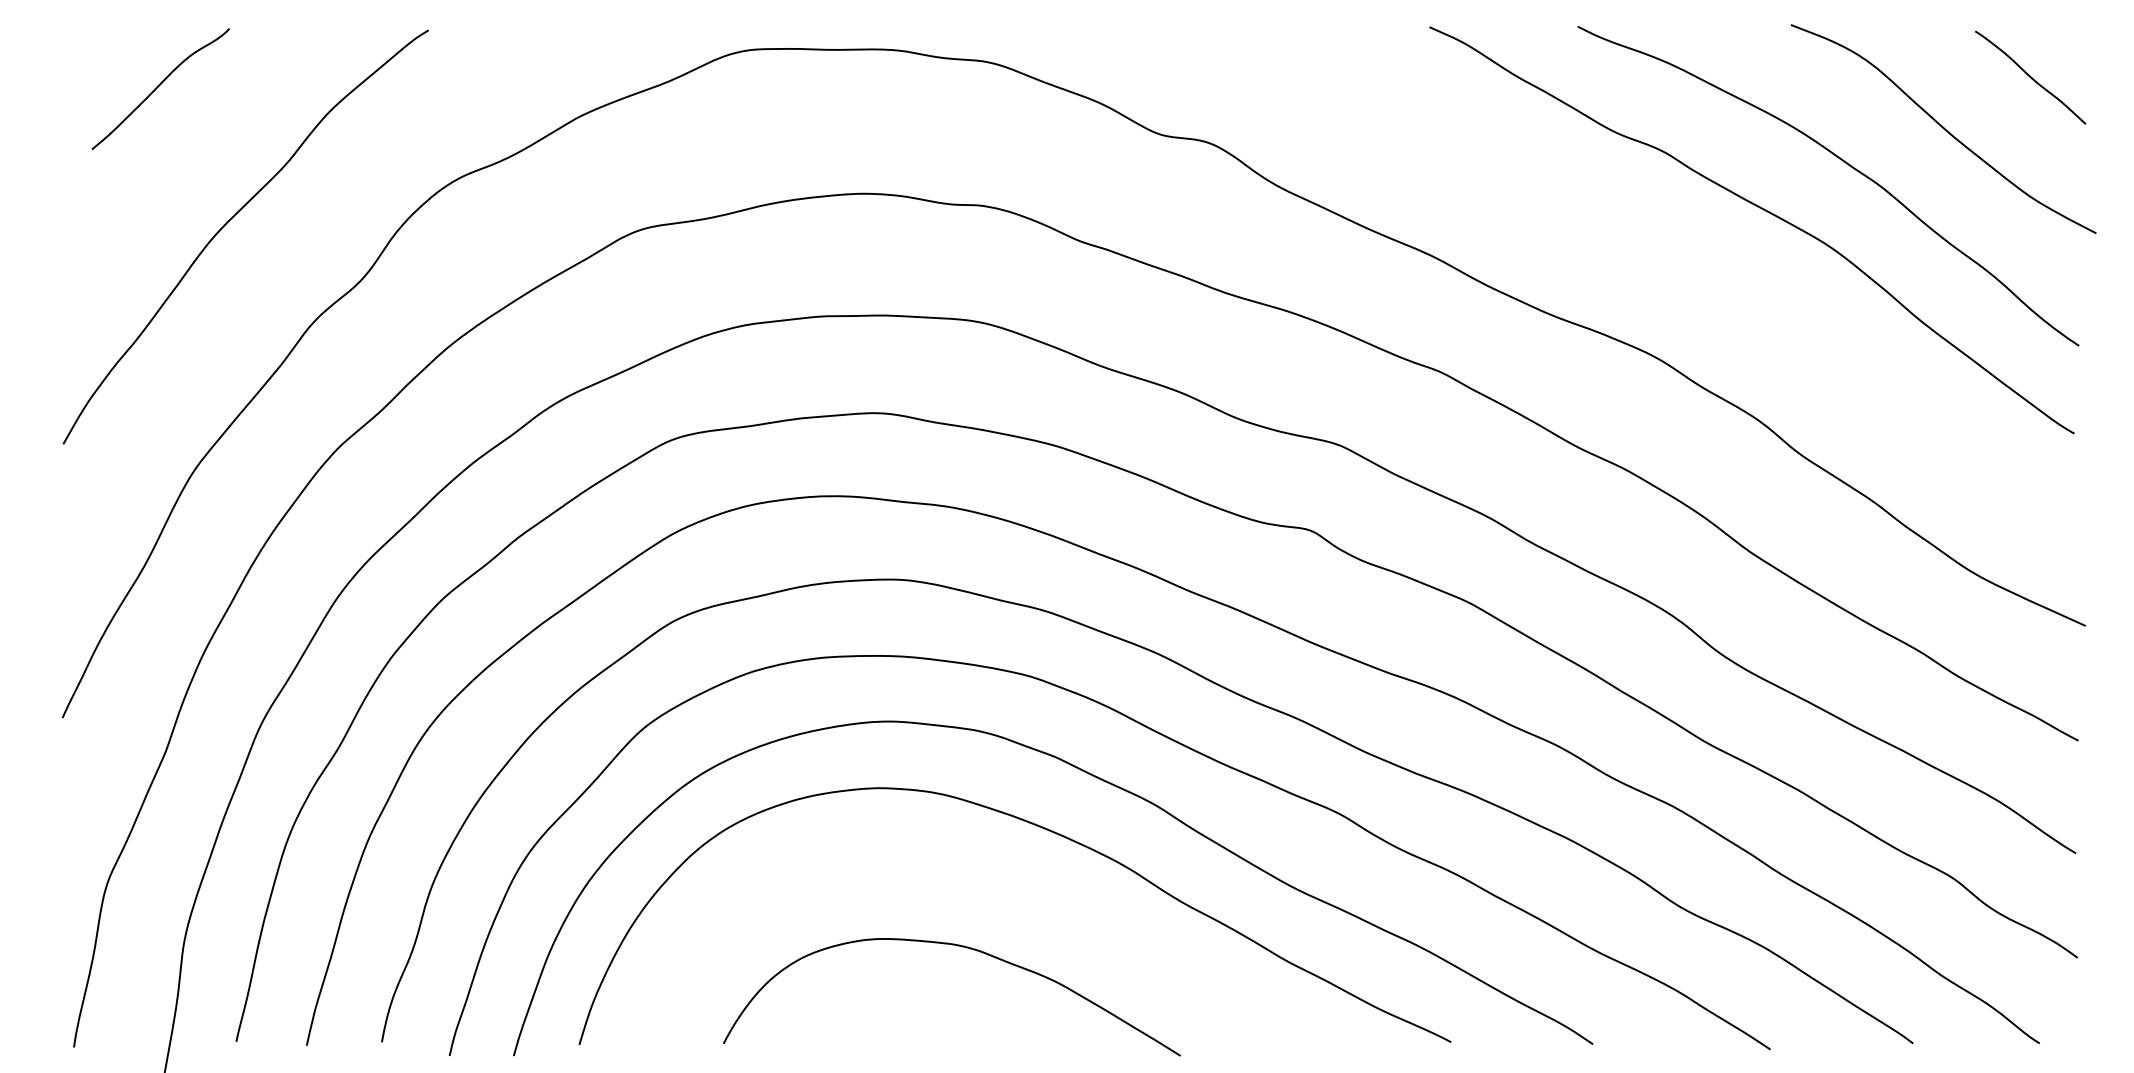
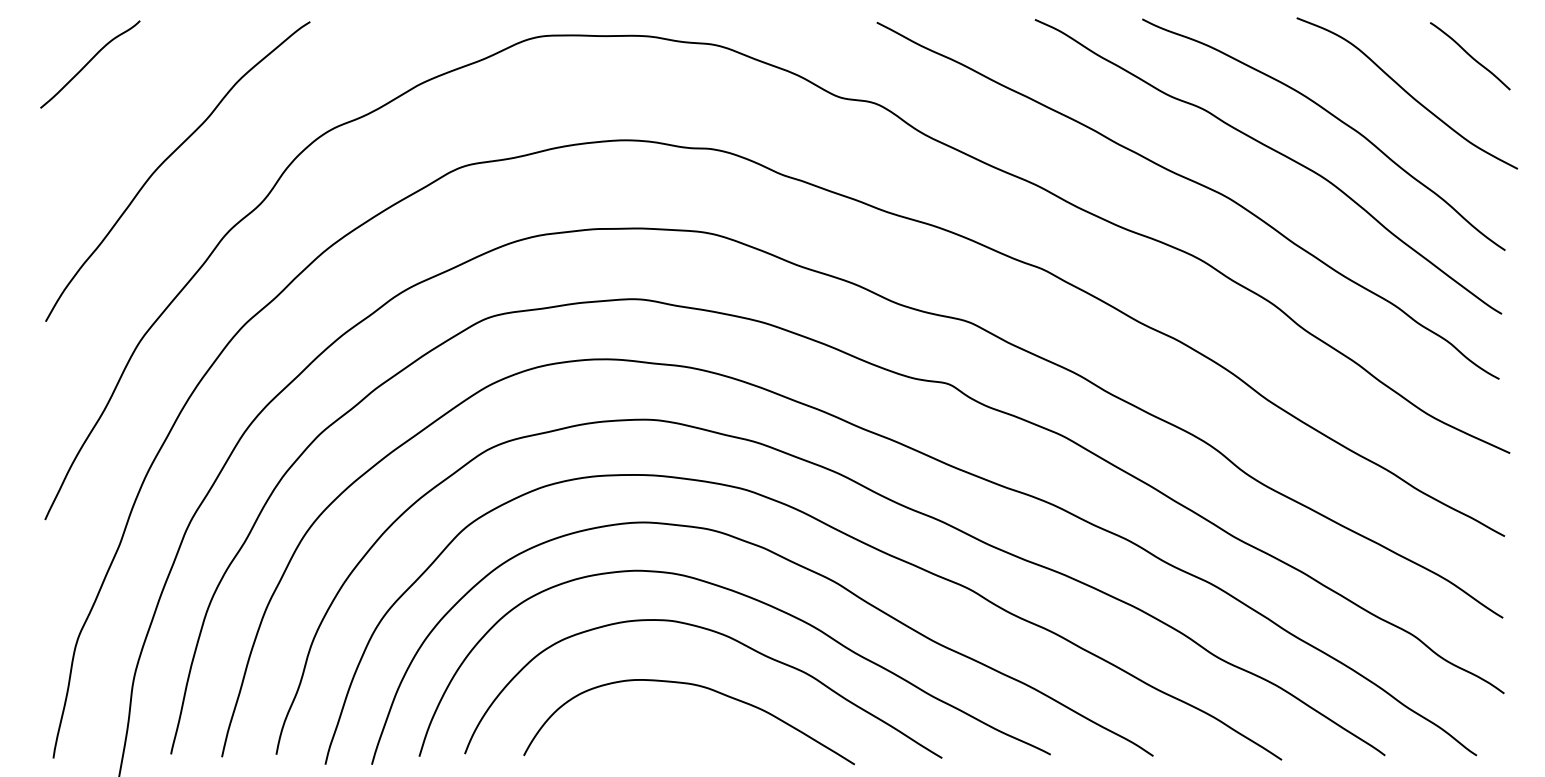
curve: (159, 86) -> (89, 62), moved
curve: (1651, 253) -> (1195, 183), added
curve: (1000, 878) -> (724, 636), added

